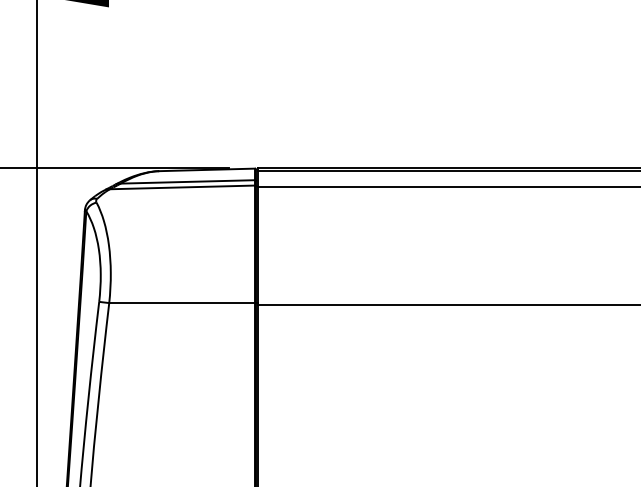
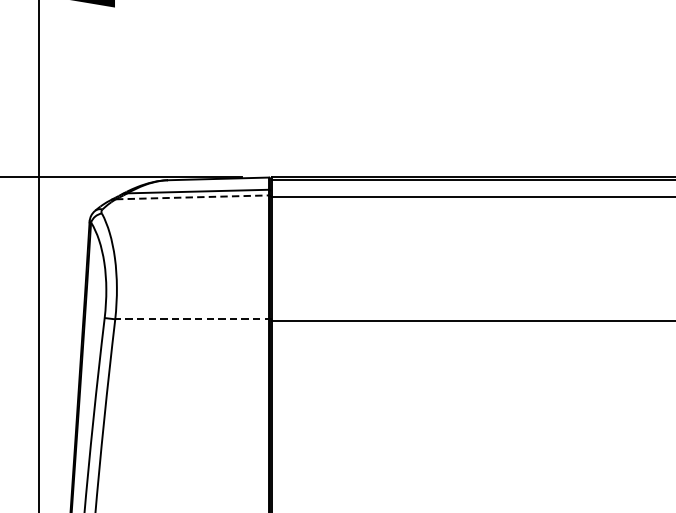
line: (182, 187) -> (192, 197), solid -> dashed
line: (183, 303) -> (193, 319), solid -> dashed

